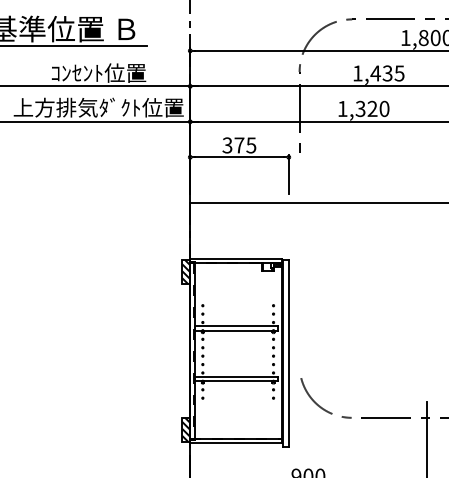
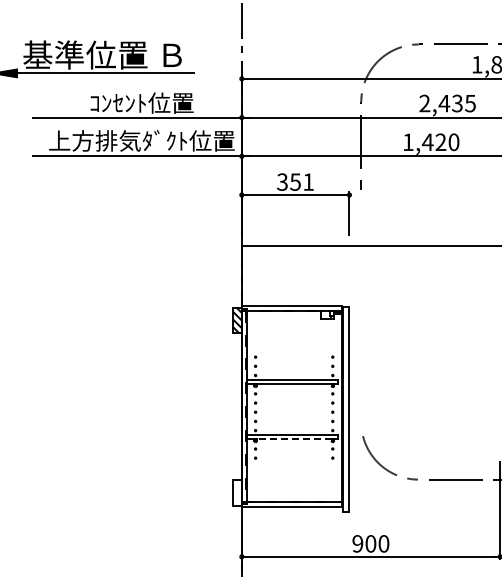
text: (357, 72) -> (424, 102), 1,435 -> 2,435
text: (360, 109) -> (427, 142), 1,320 -> 1,420
text: (244, 144) -> (301, 181), 375 -> 351
line: (237, 381) -> (293, 439), solid -> dashed
hatch: (186, 429) -> (237, 492), removed

